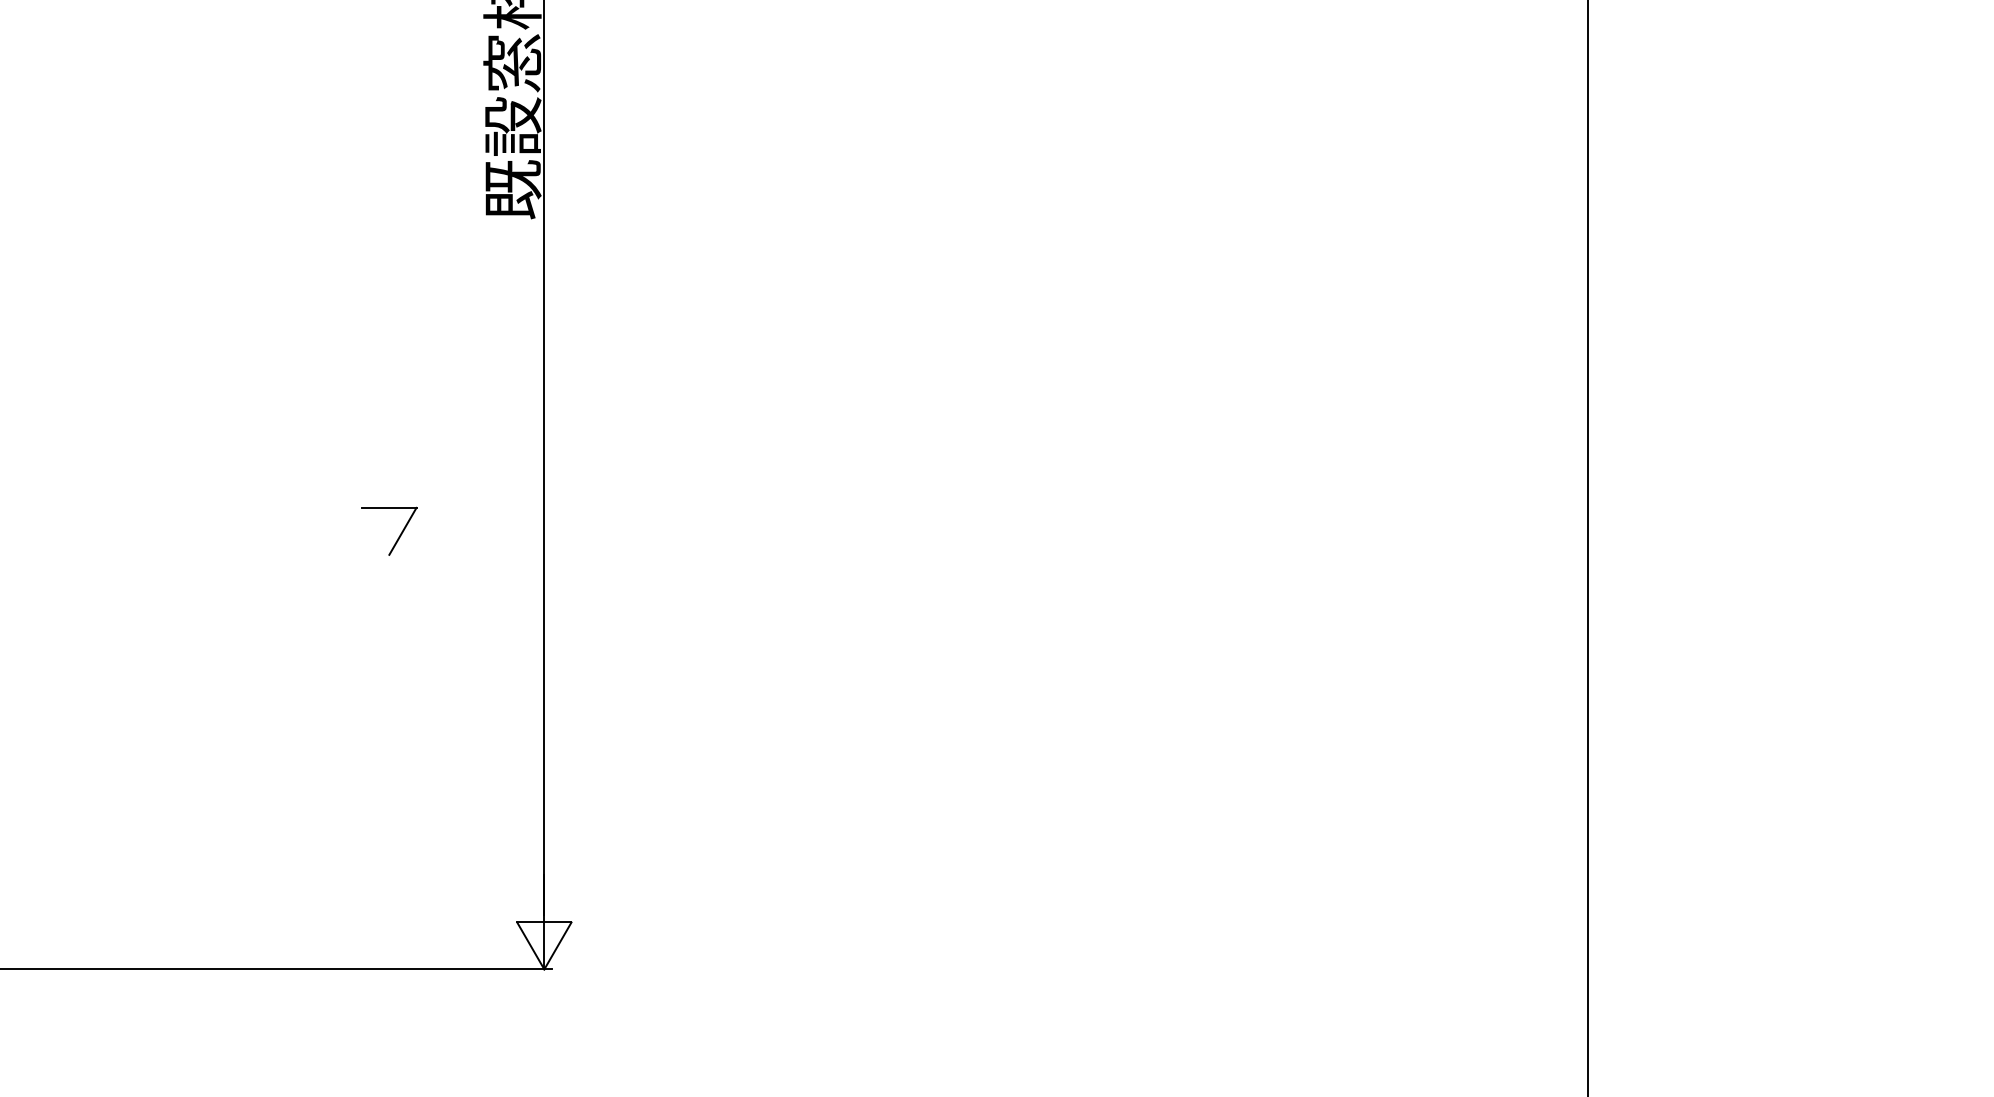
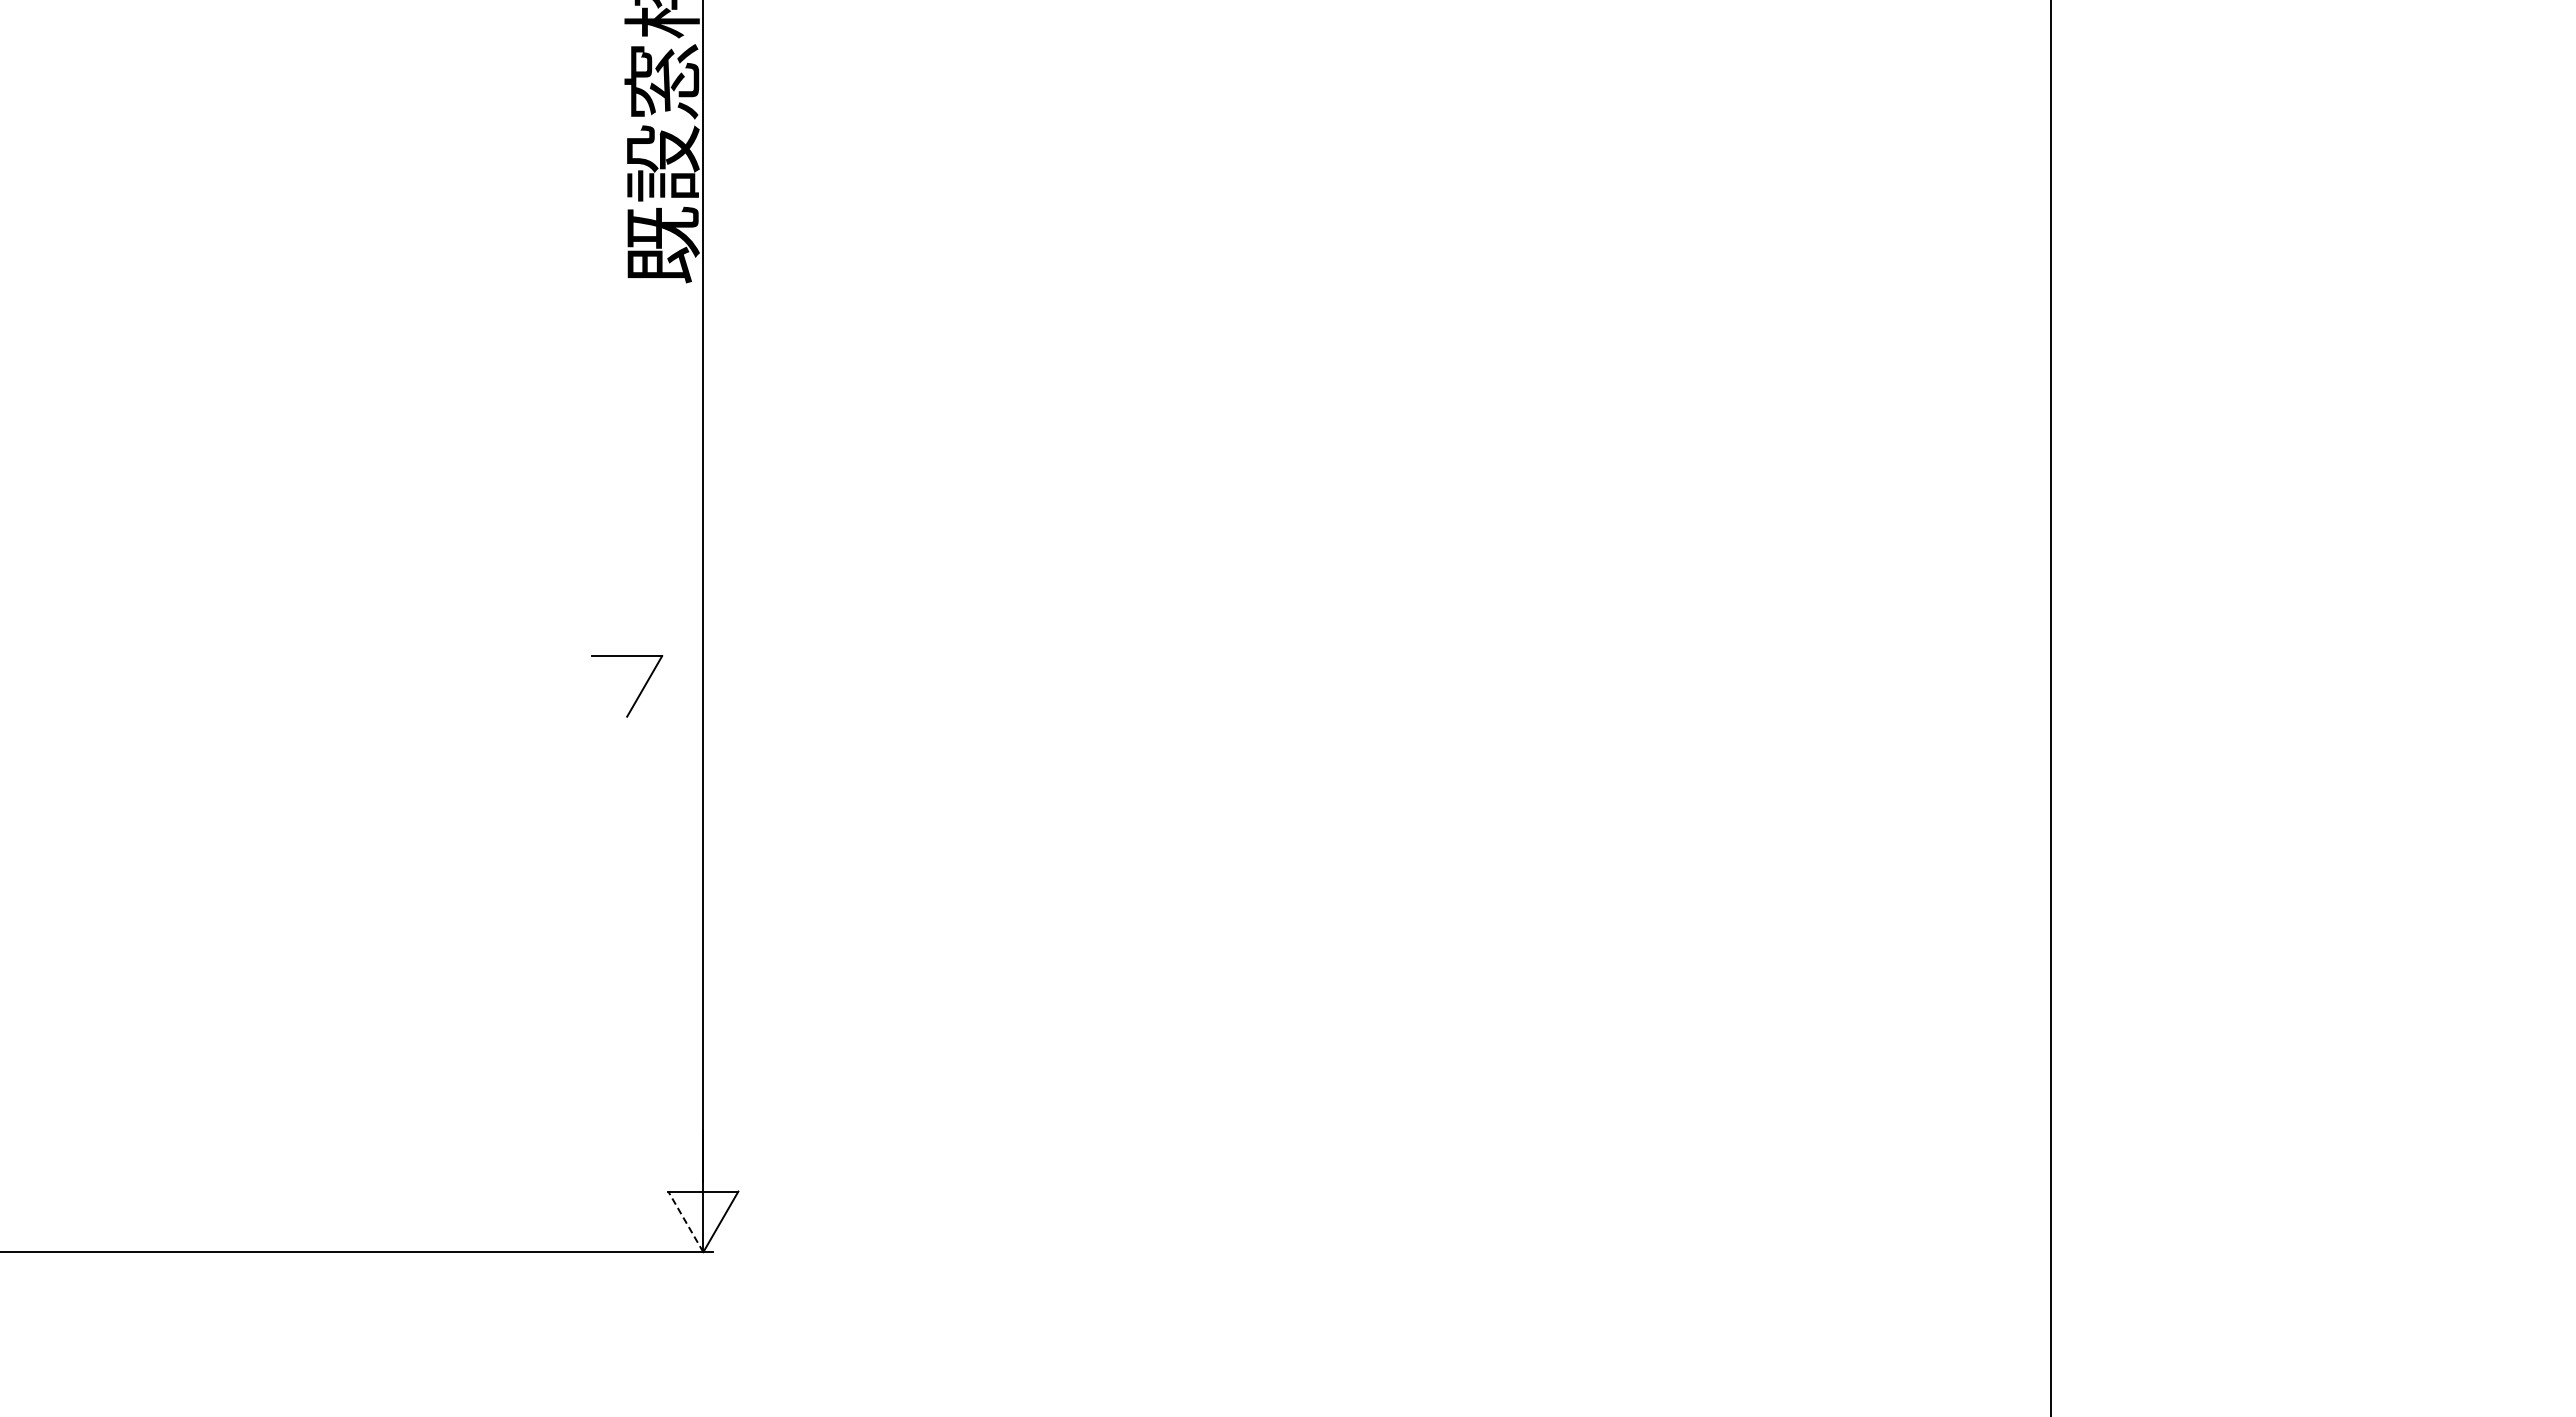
part: (398, 537) -> (638, 694), moved
line: (530, 945) -> (685, 1221), solid -> dashed

